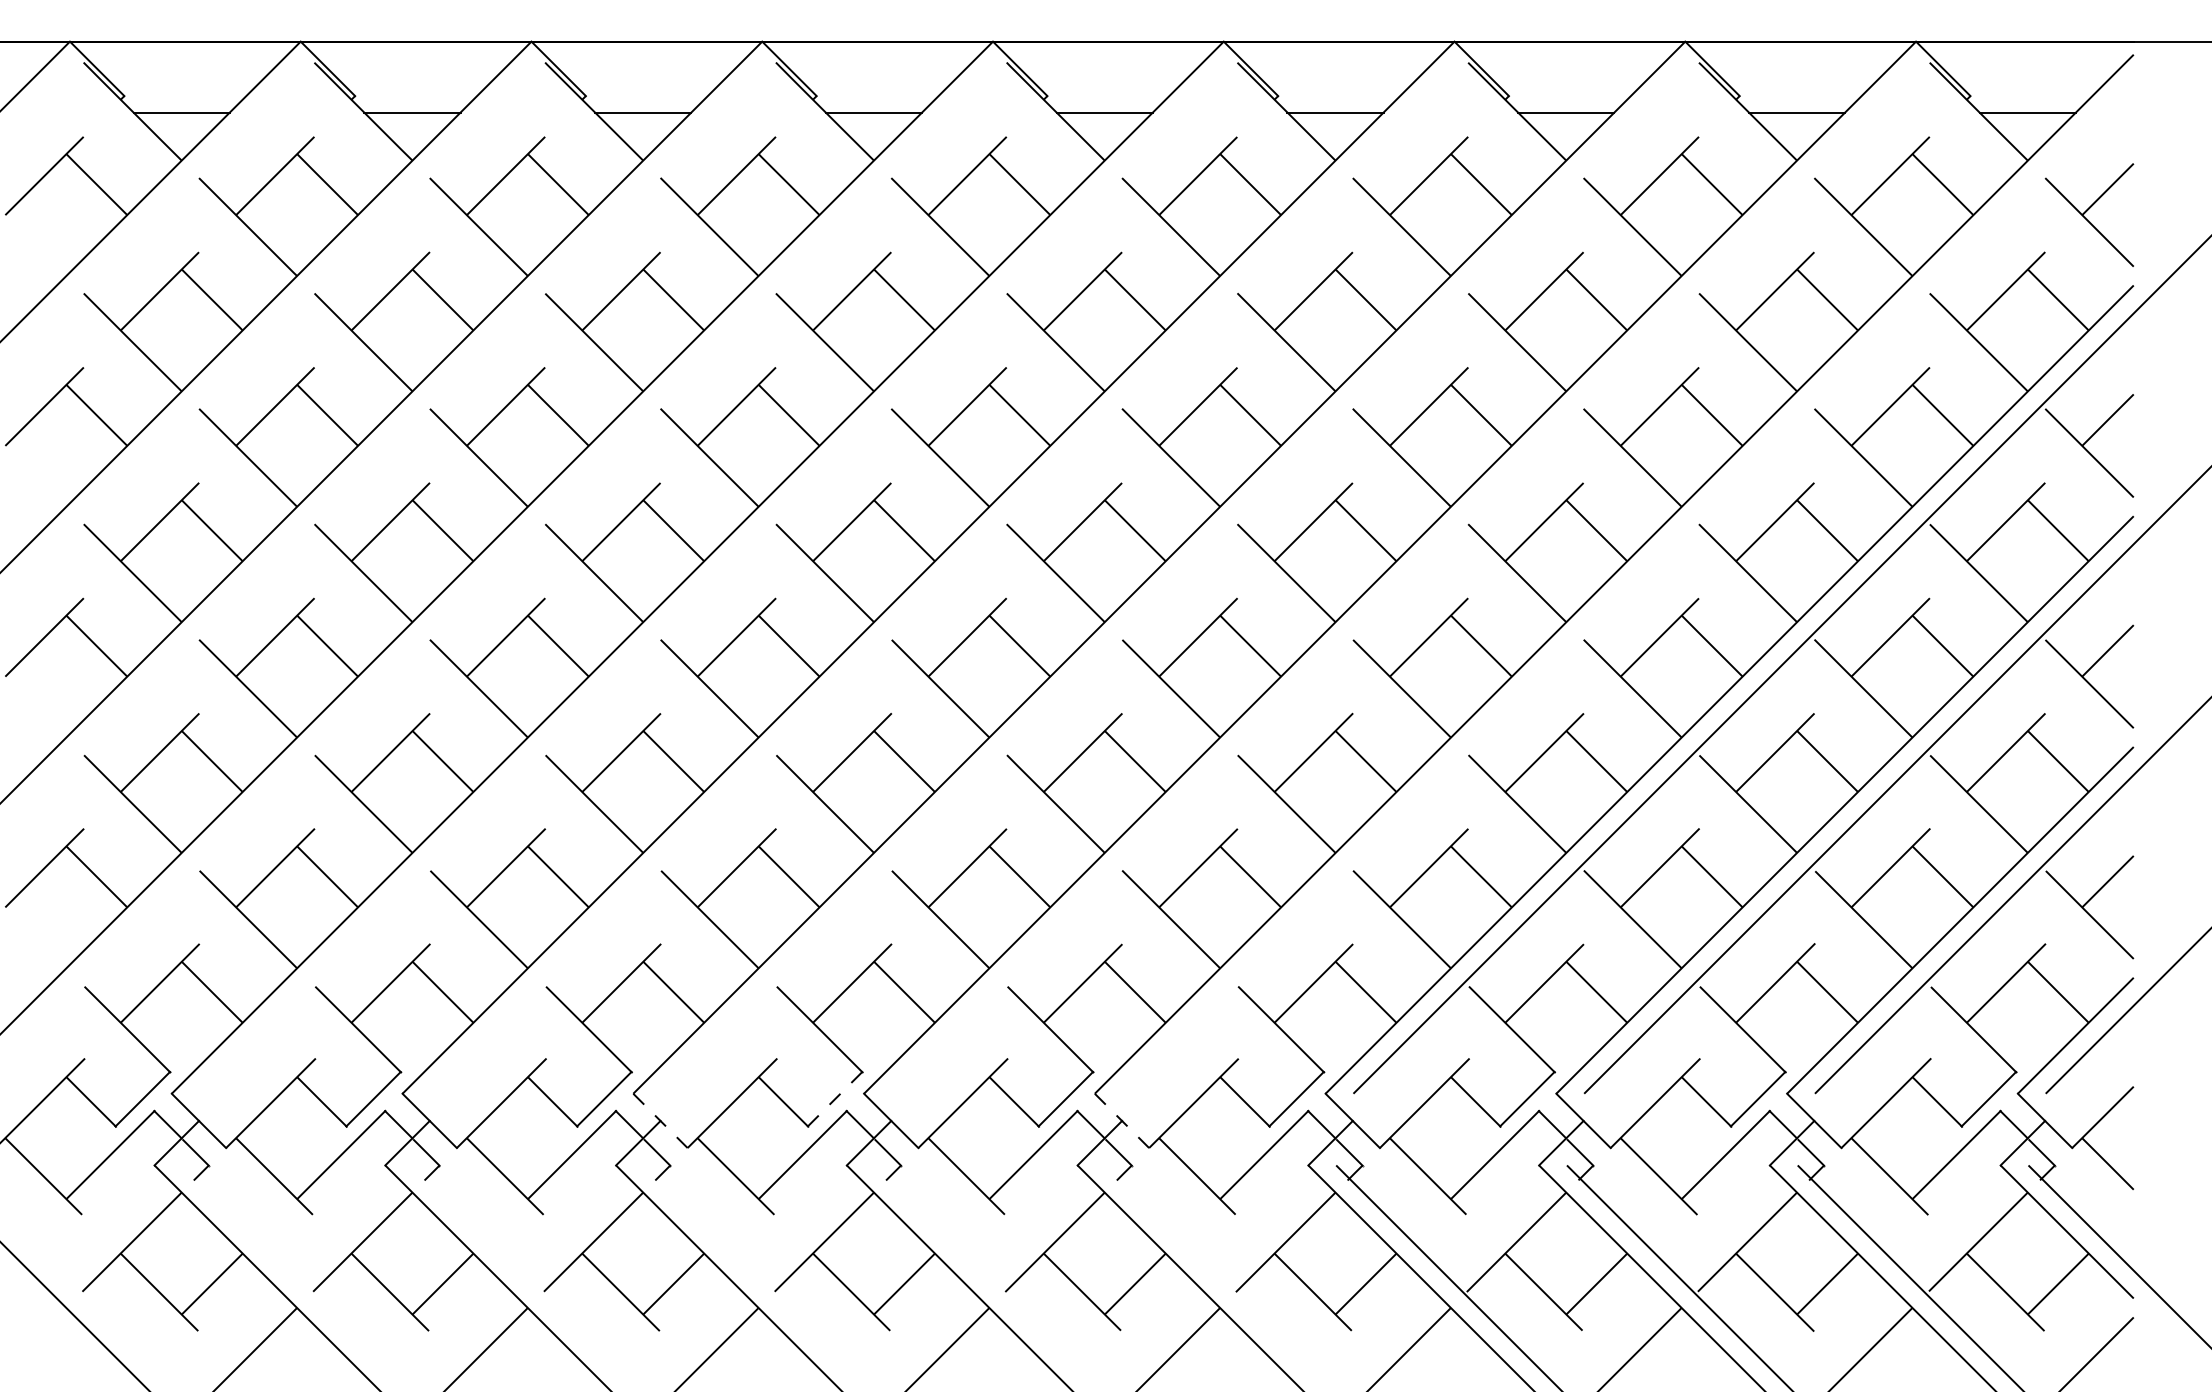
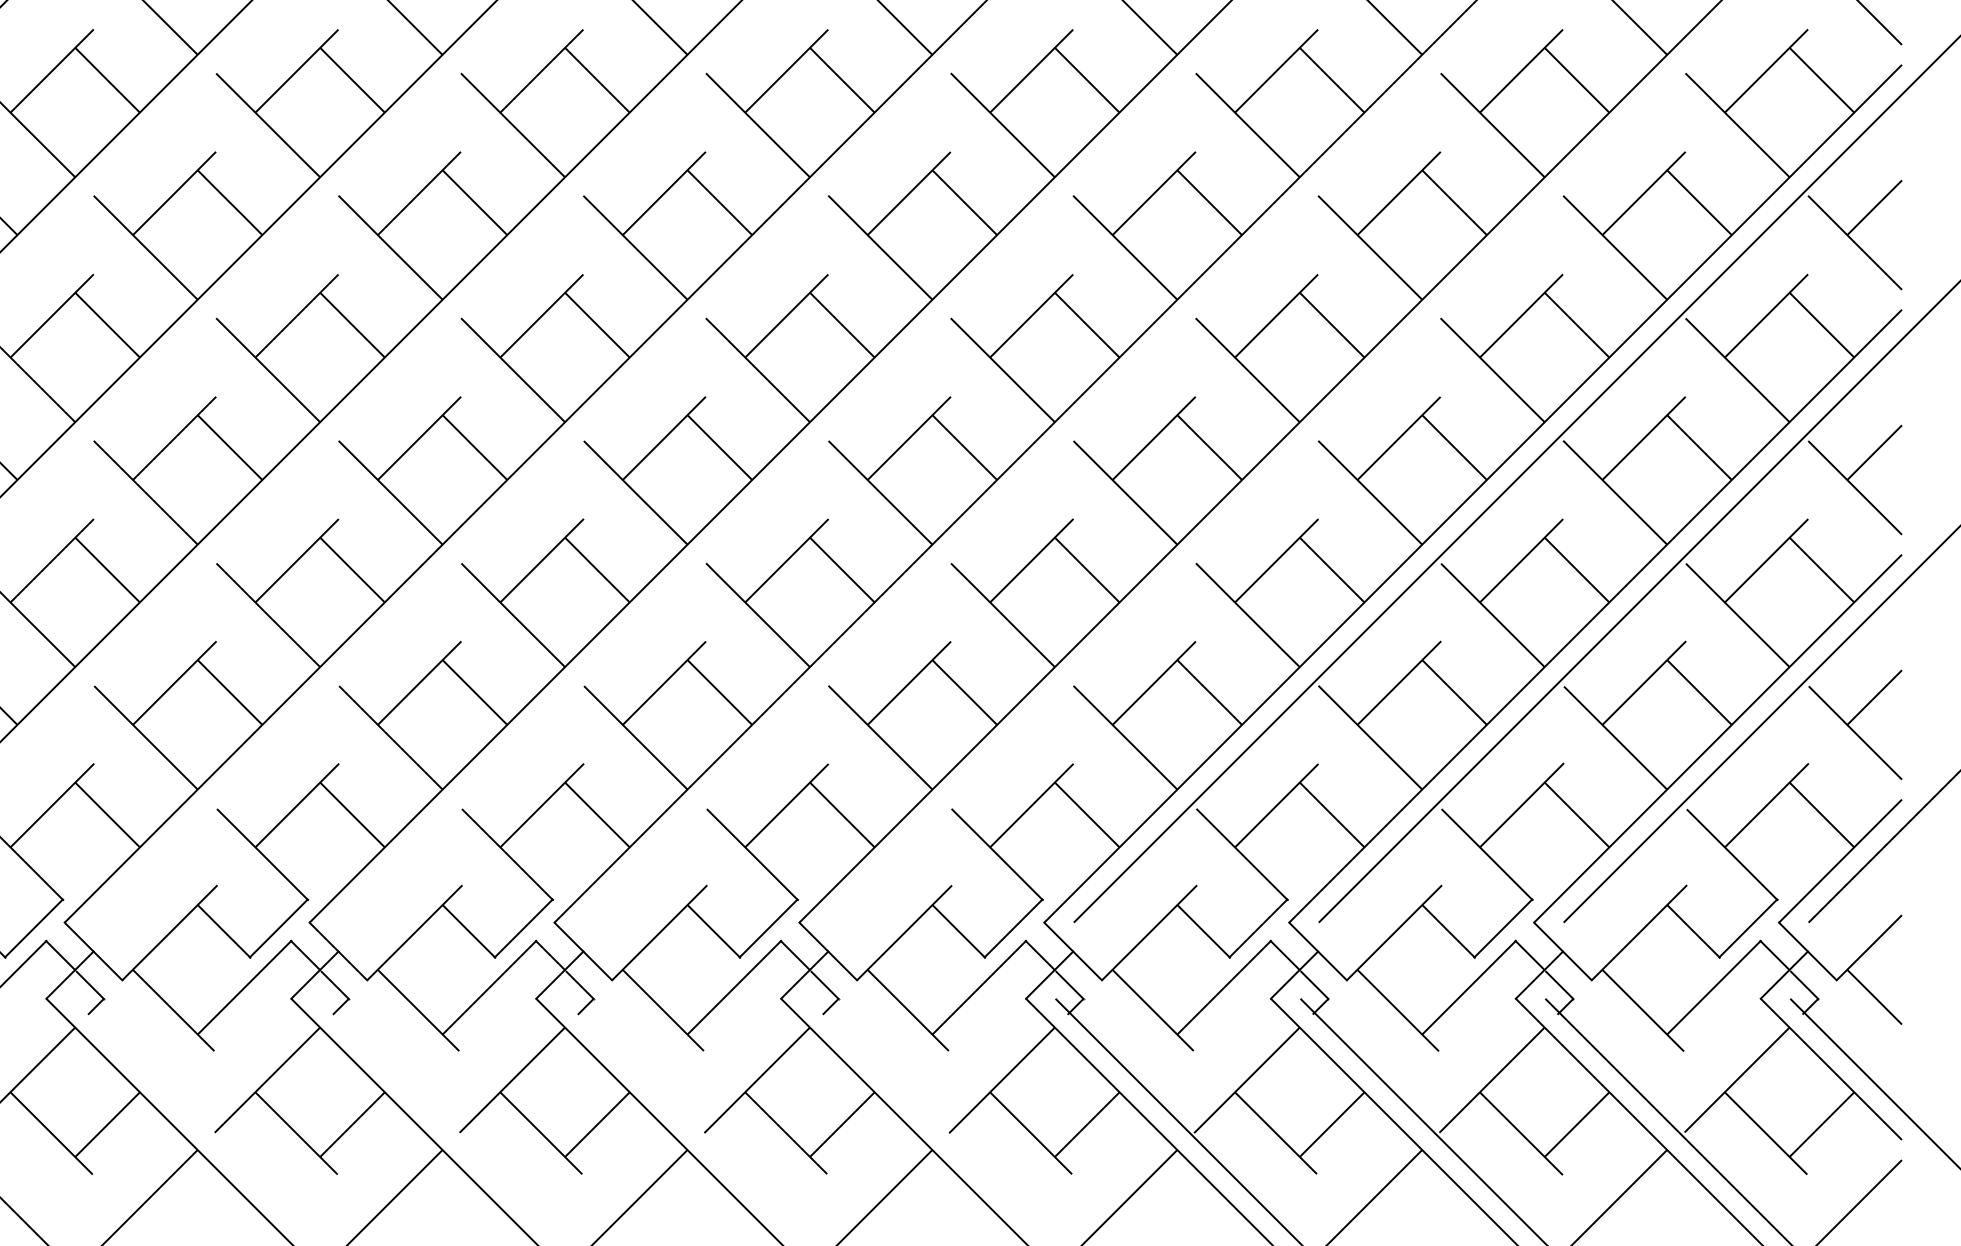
line: (834, 1099) -> (523, 928), dashed -> solid
line: (660, 1121) -> (338, 952), dashed -> solid
line: (1122, 1121) -> (828, 952), dashed -> solid

